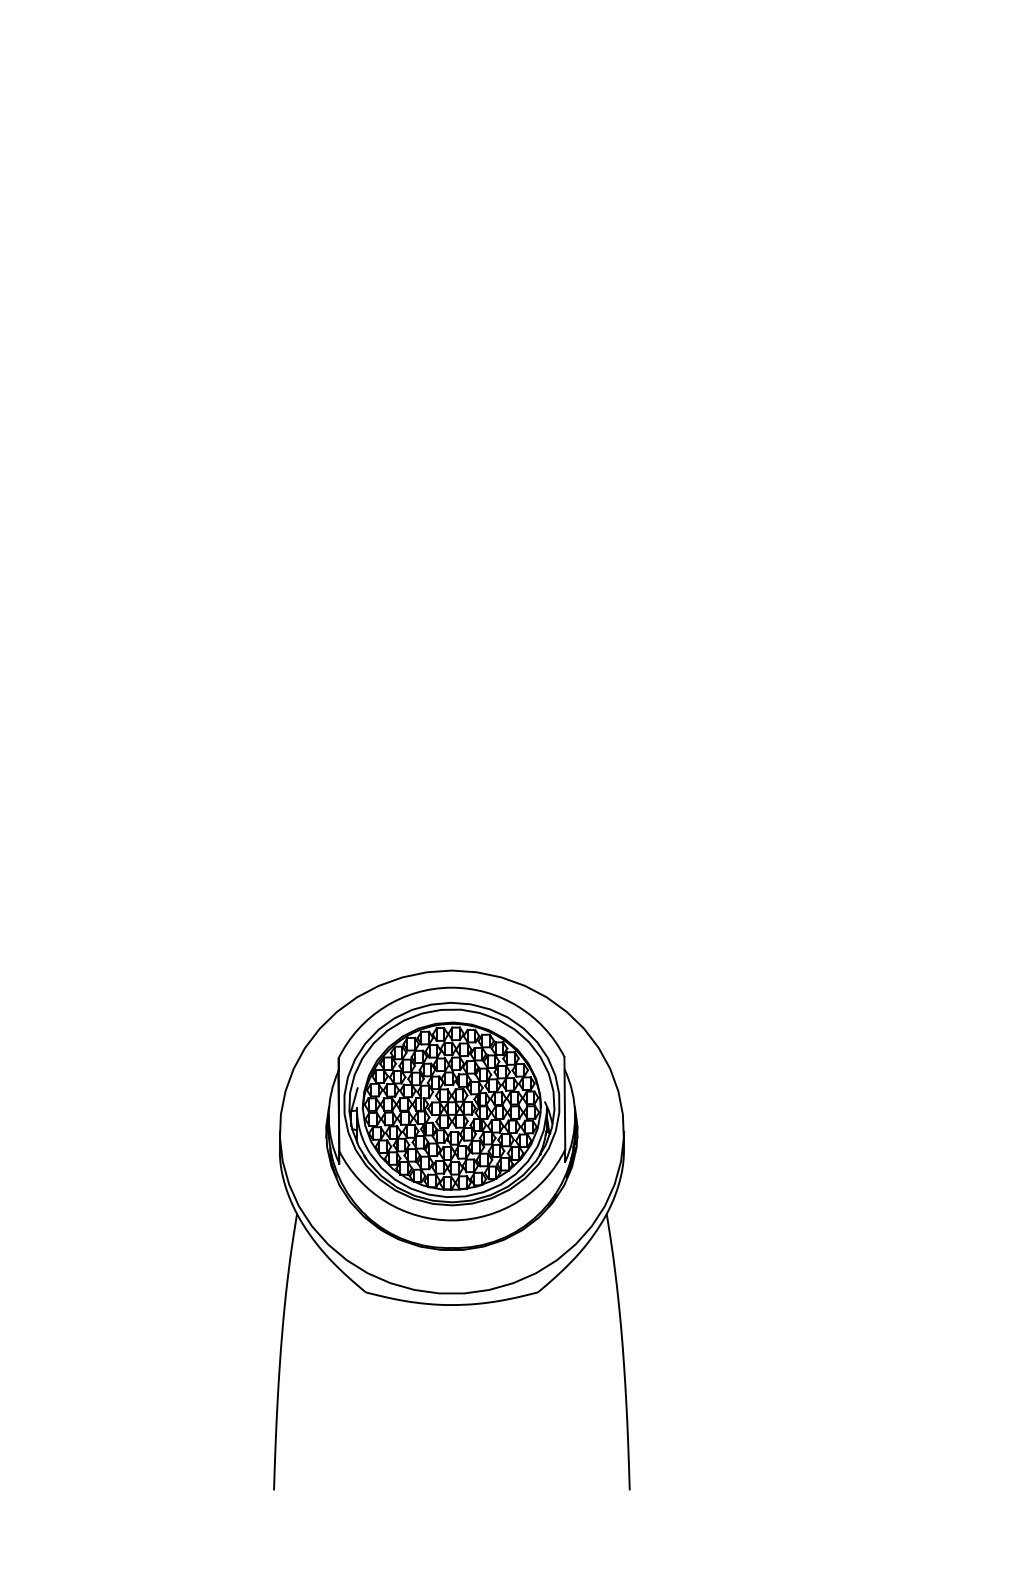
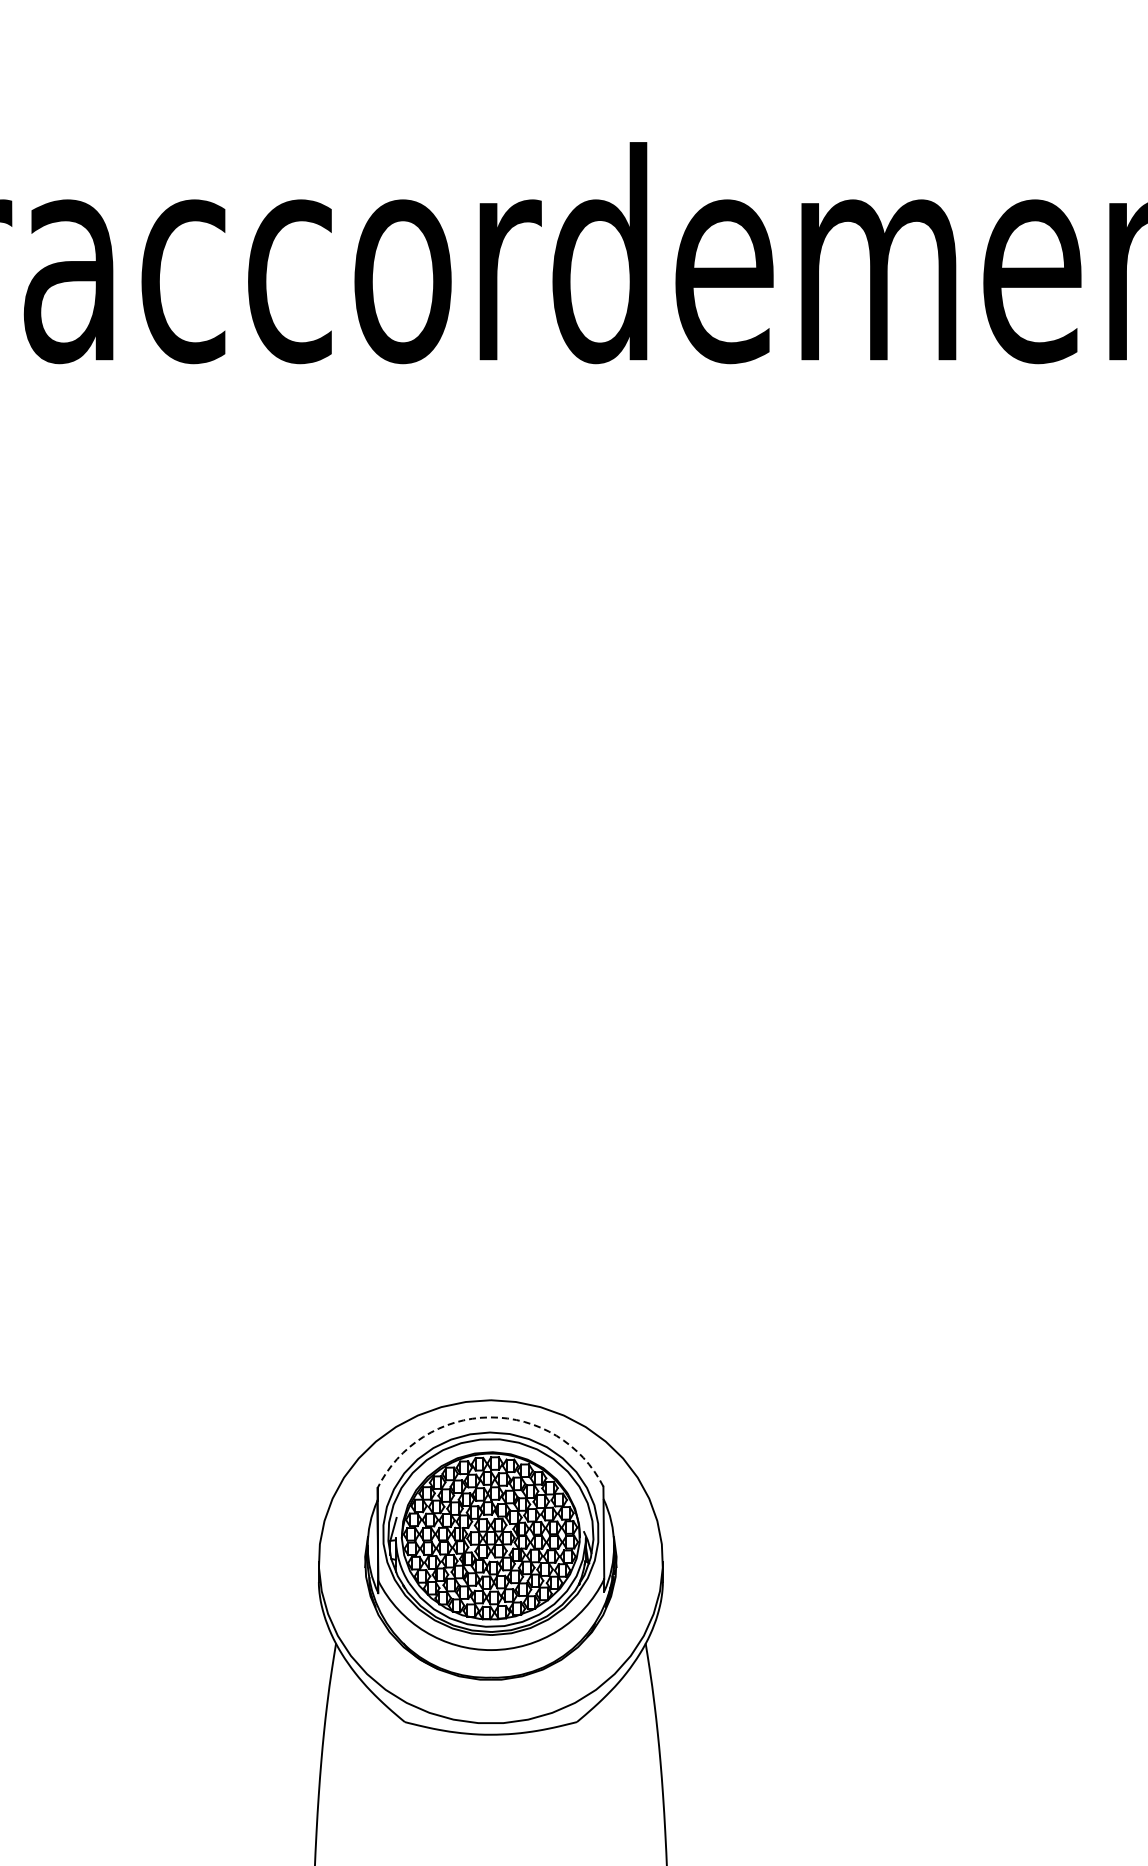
arc: (450, 987) -> (489, 1417), solid -> dashed

